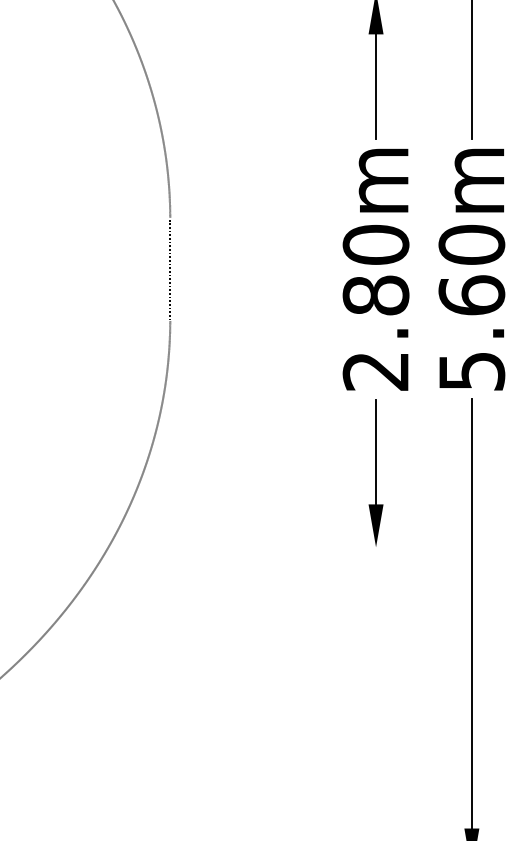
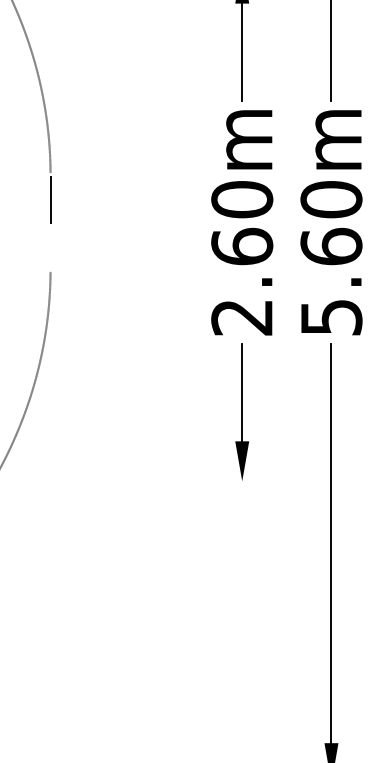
text: (375, 295) -> (241, 246), 2.80m -> 2.60m

